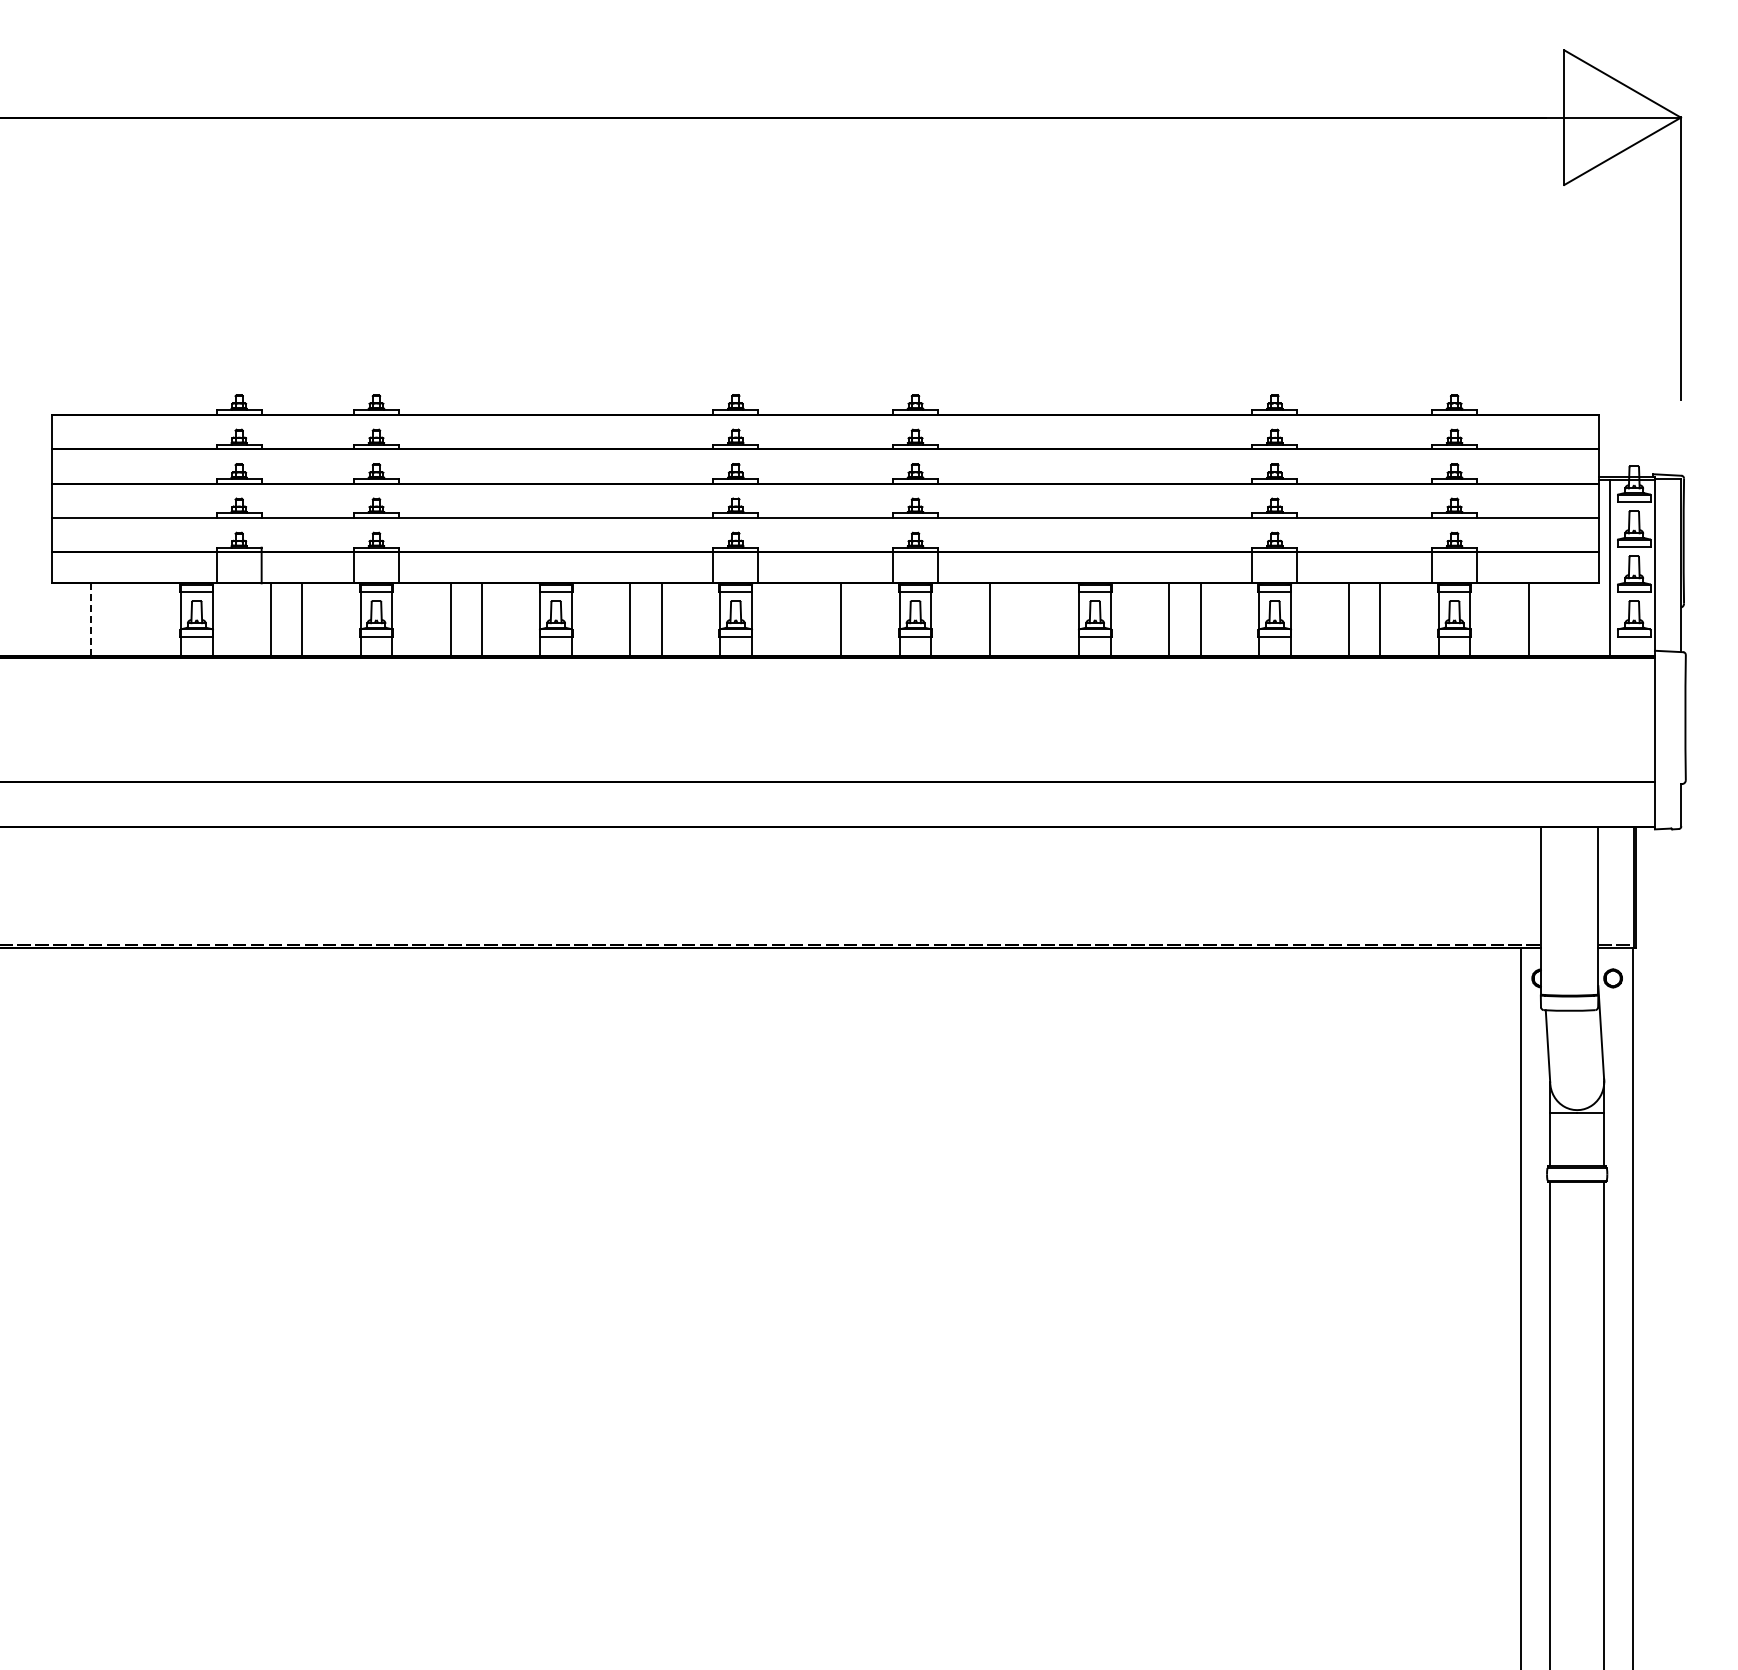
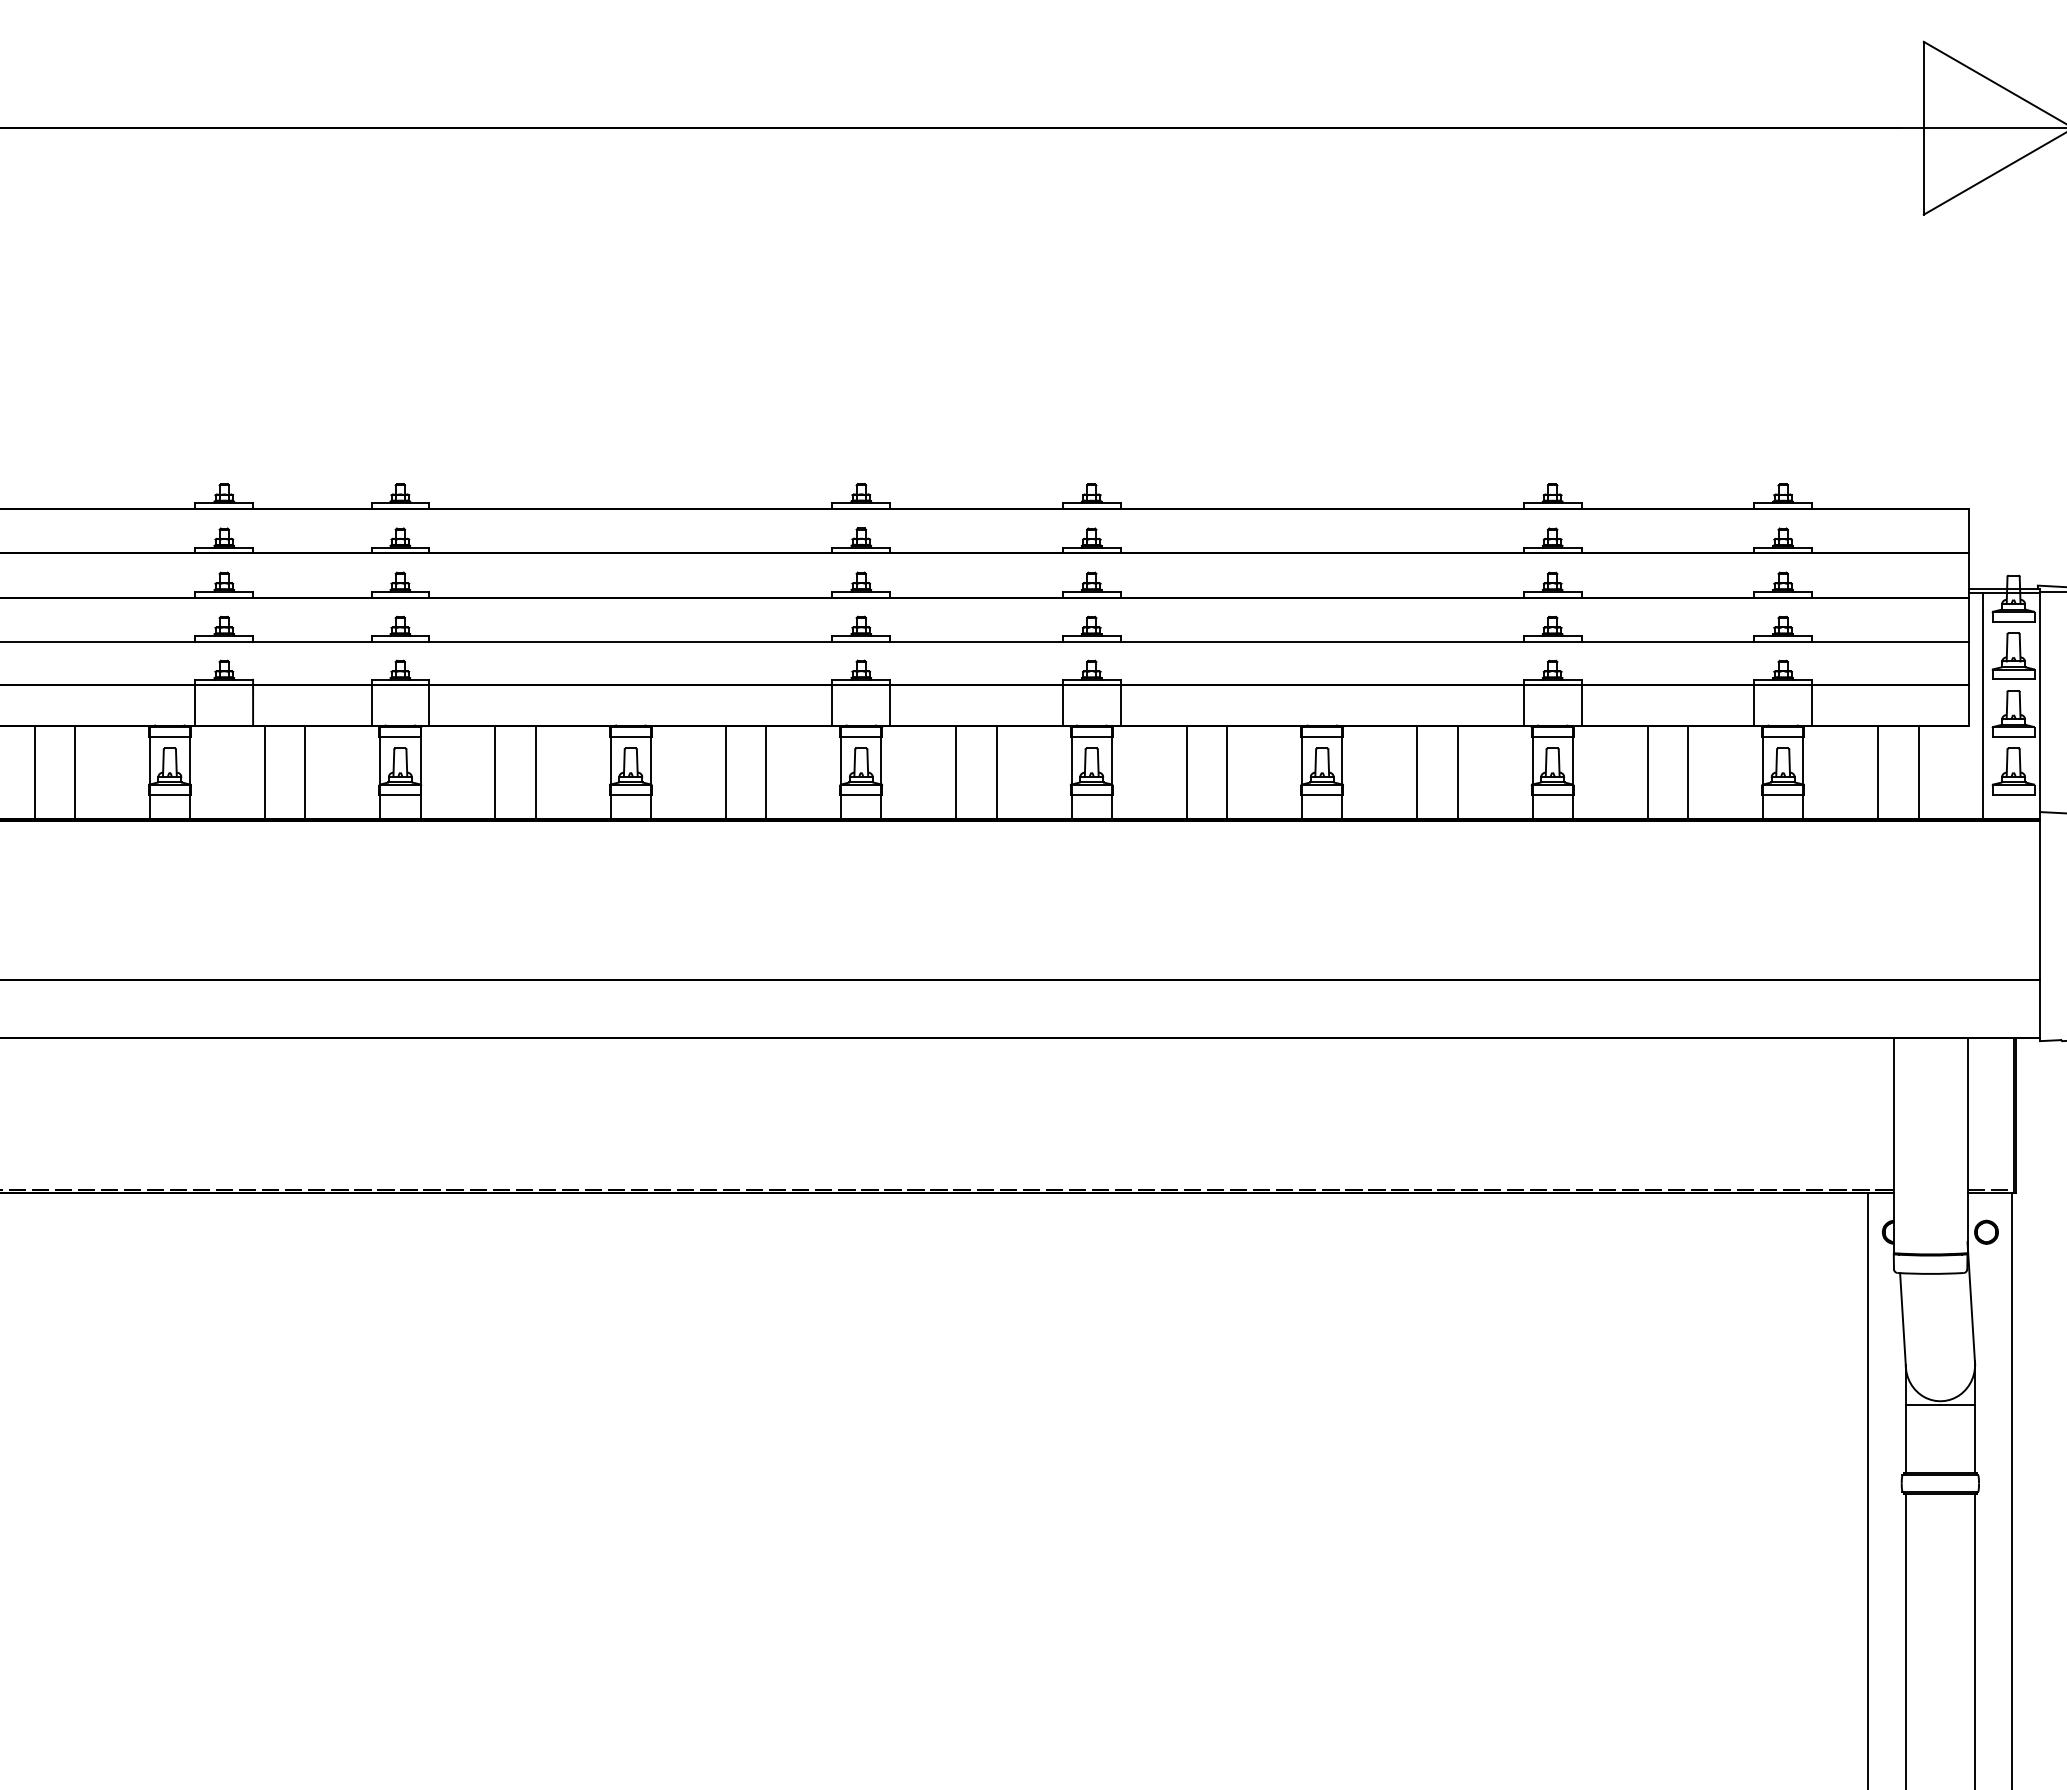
line: (91, 619) -> (34, 771), dashed -> solid
line: (122, 619) -> (74, 771), added
line: (809, 619) -> (955, 771), added
line: (1021, 619) -> (1227, 771), added
line: (1560, 619) -> (1919, 771), added

